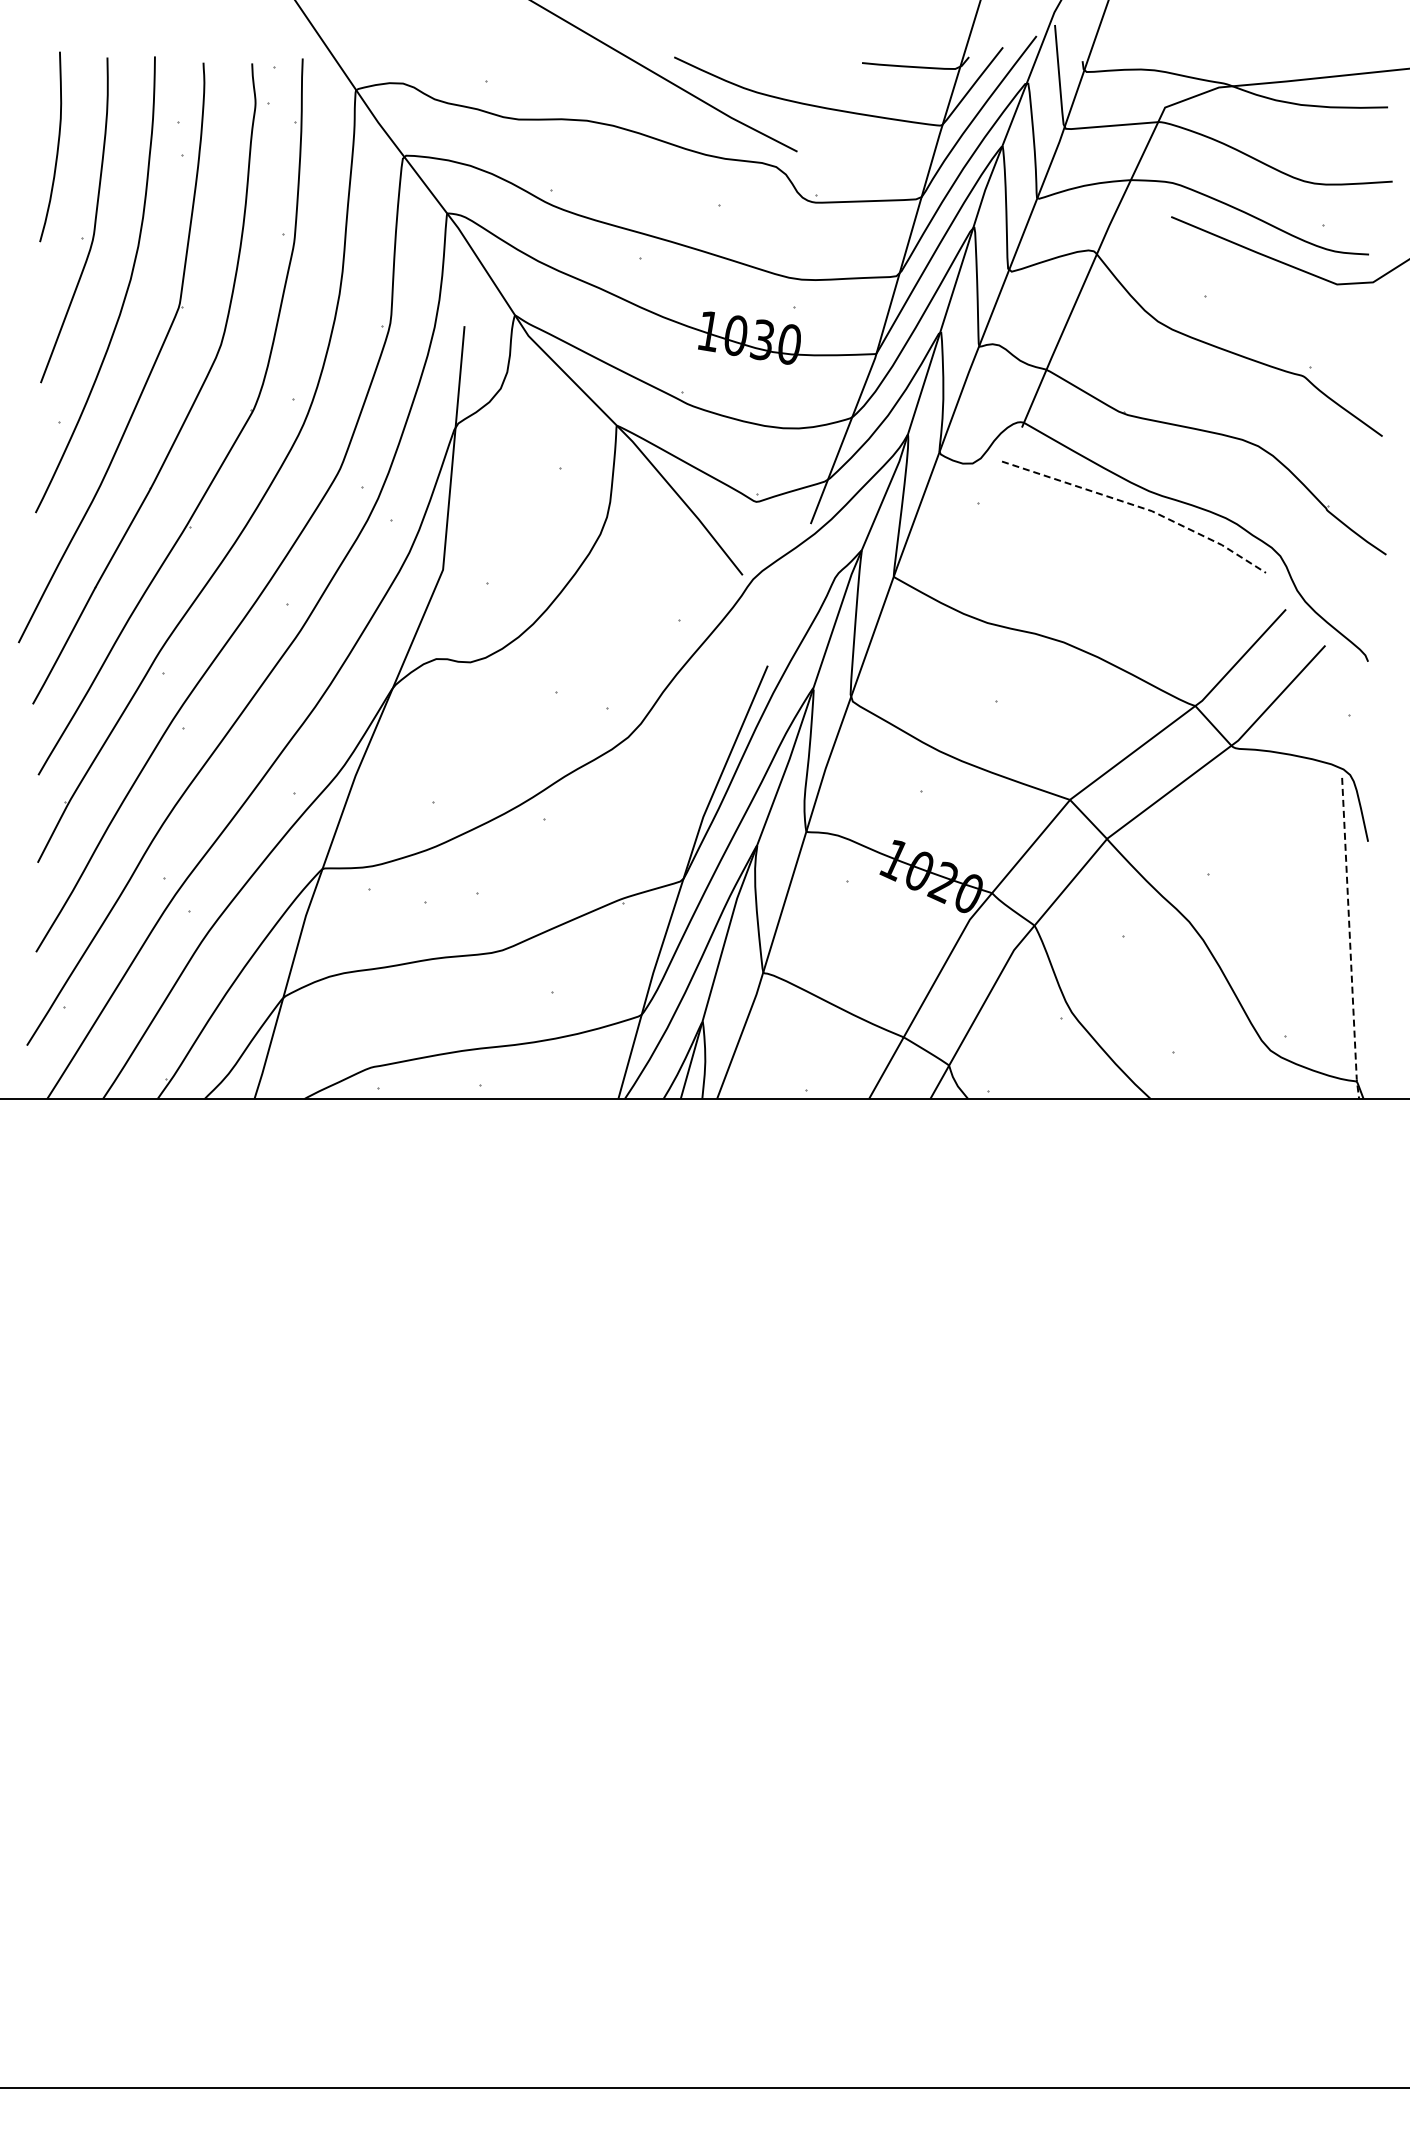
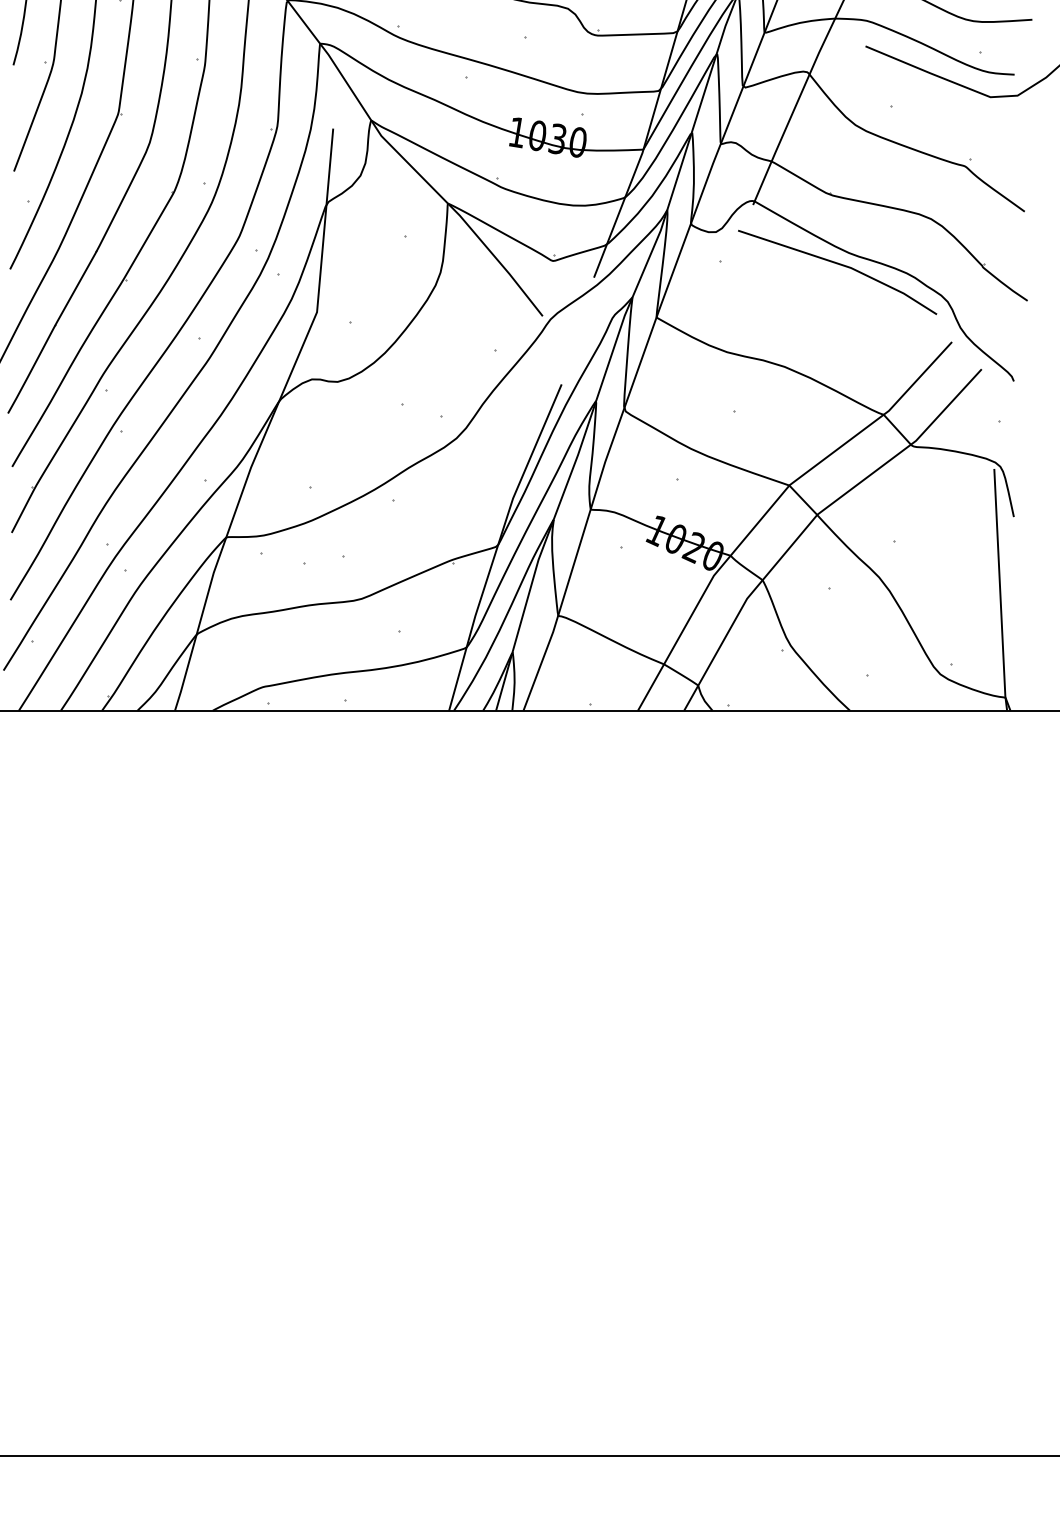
line: (1140, 507) -> (842, 265), dashed -> solid
line: (1349, 939) -> (999, 590), dashed -> solid

